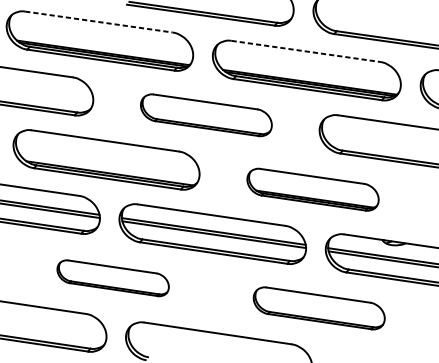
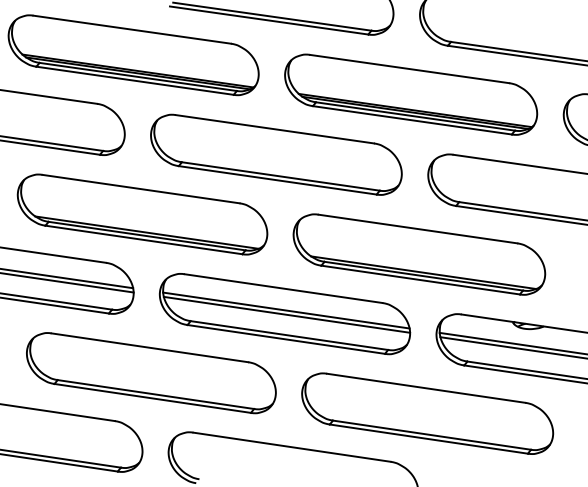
line: (99, 21) -> (132, 29), dashed -> solid
line: (305, 51) -> (409, 69), dashed -> solid
part: (206, 115) -> (276, 154), size x1.43
part: (313, 189) -> (419, 254), size x1.43
part: (113, 278) -> (151, 373), size x1.67
part: (319, 308) -> (427, 413), size x1.43

